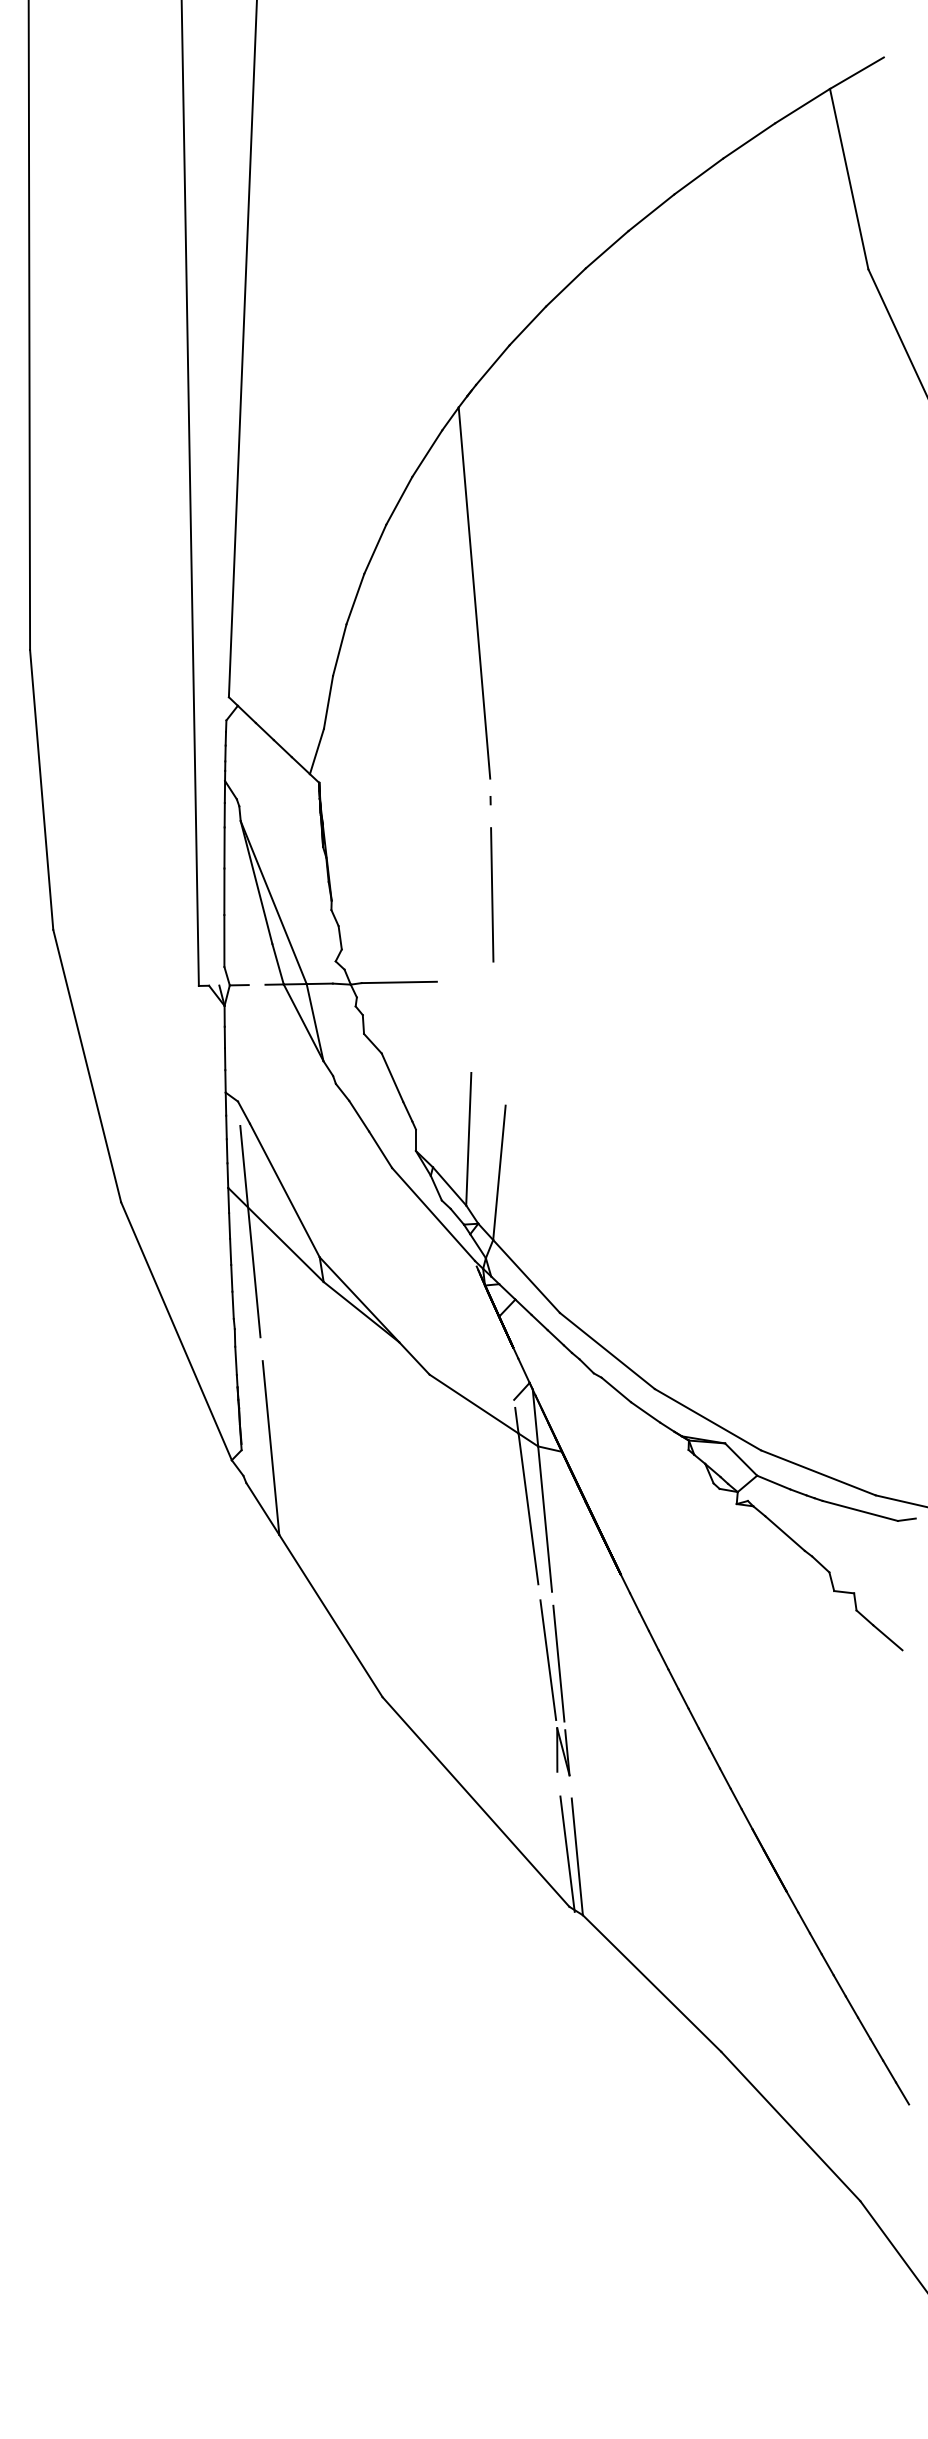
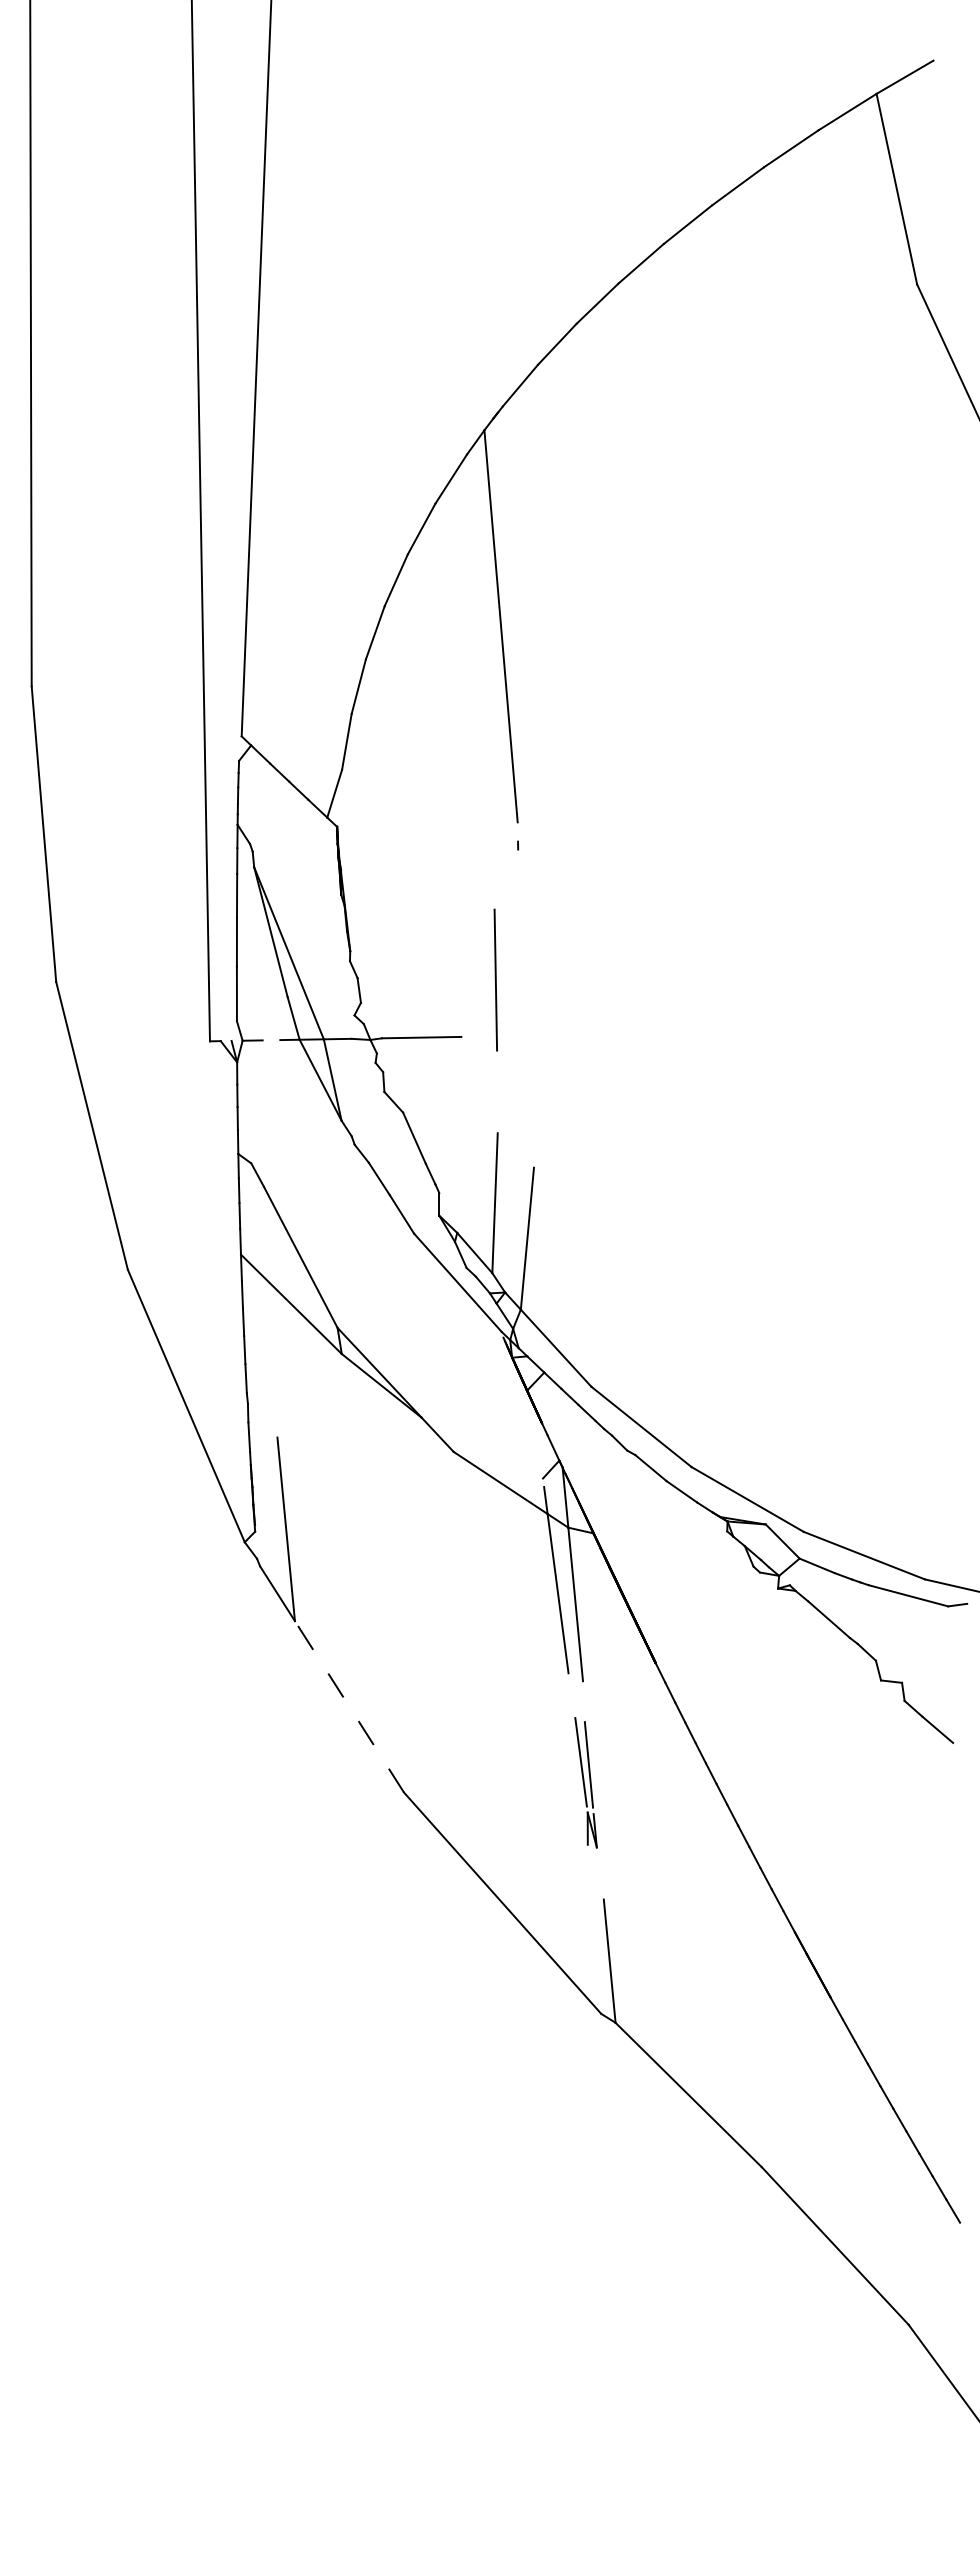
line: (491, 894) -> (495, 979), moved
line: (250, 1231) -> (264, 1300), removed
line: (330, 1615) -> (349, 1706), solid -> dashed
part: (554, 1687) -> (585, 1782), size x0.7
line: (566, 1854) -> (598, 1958), removed

